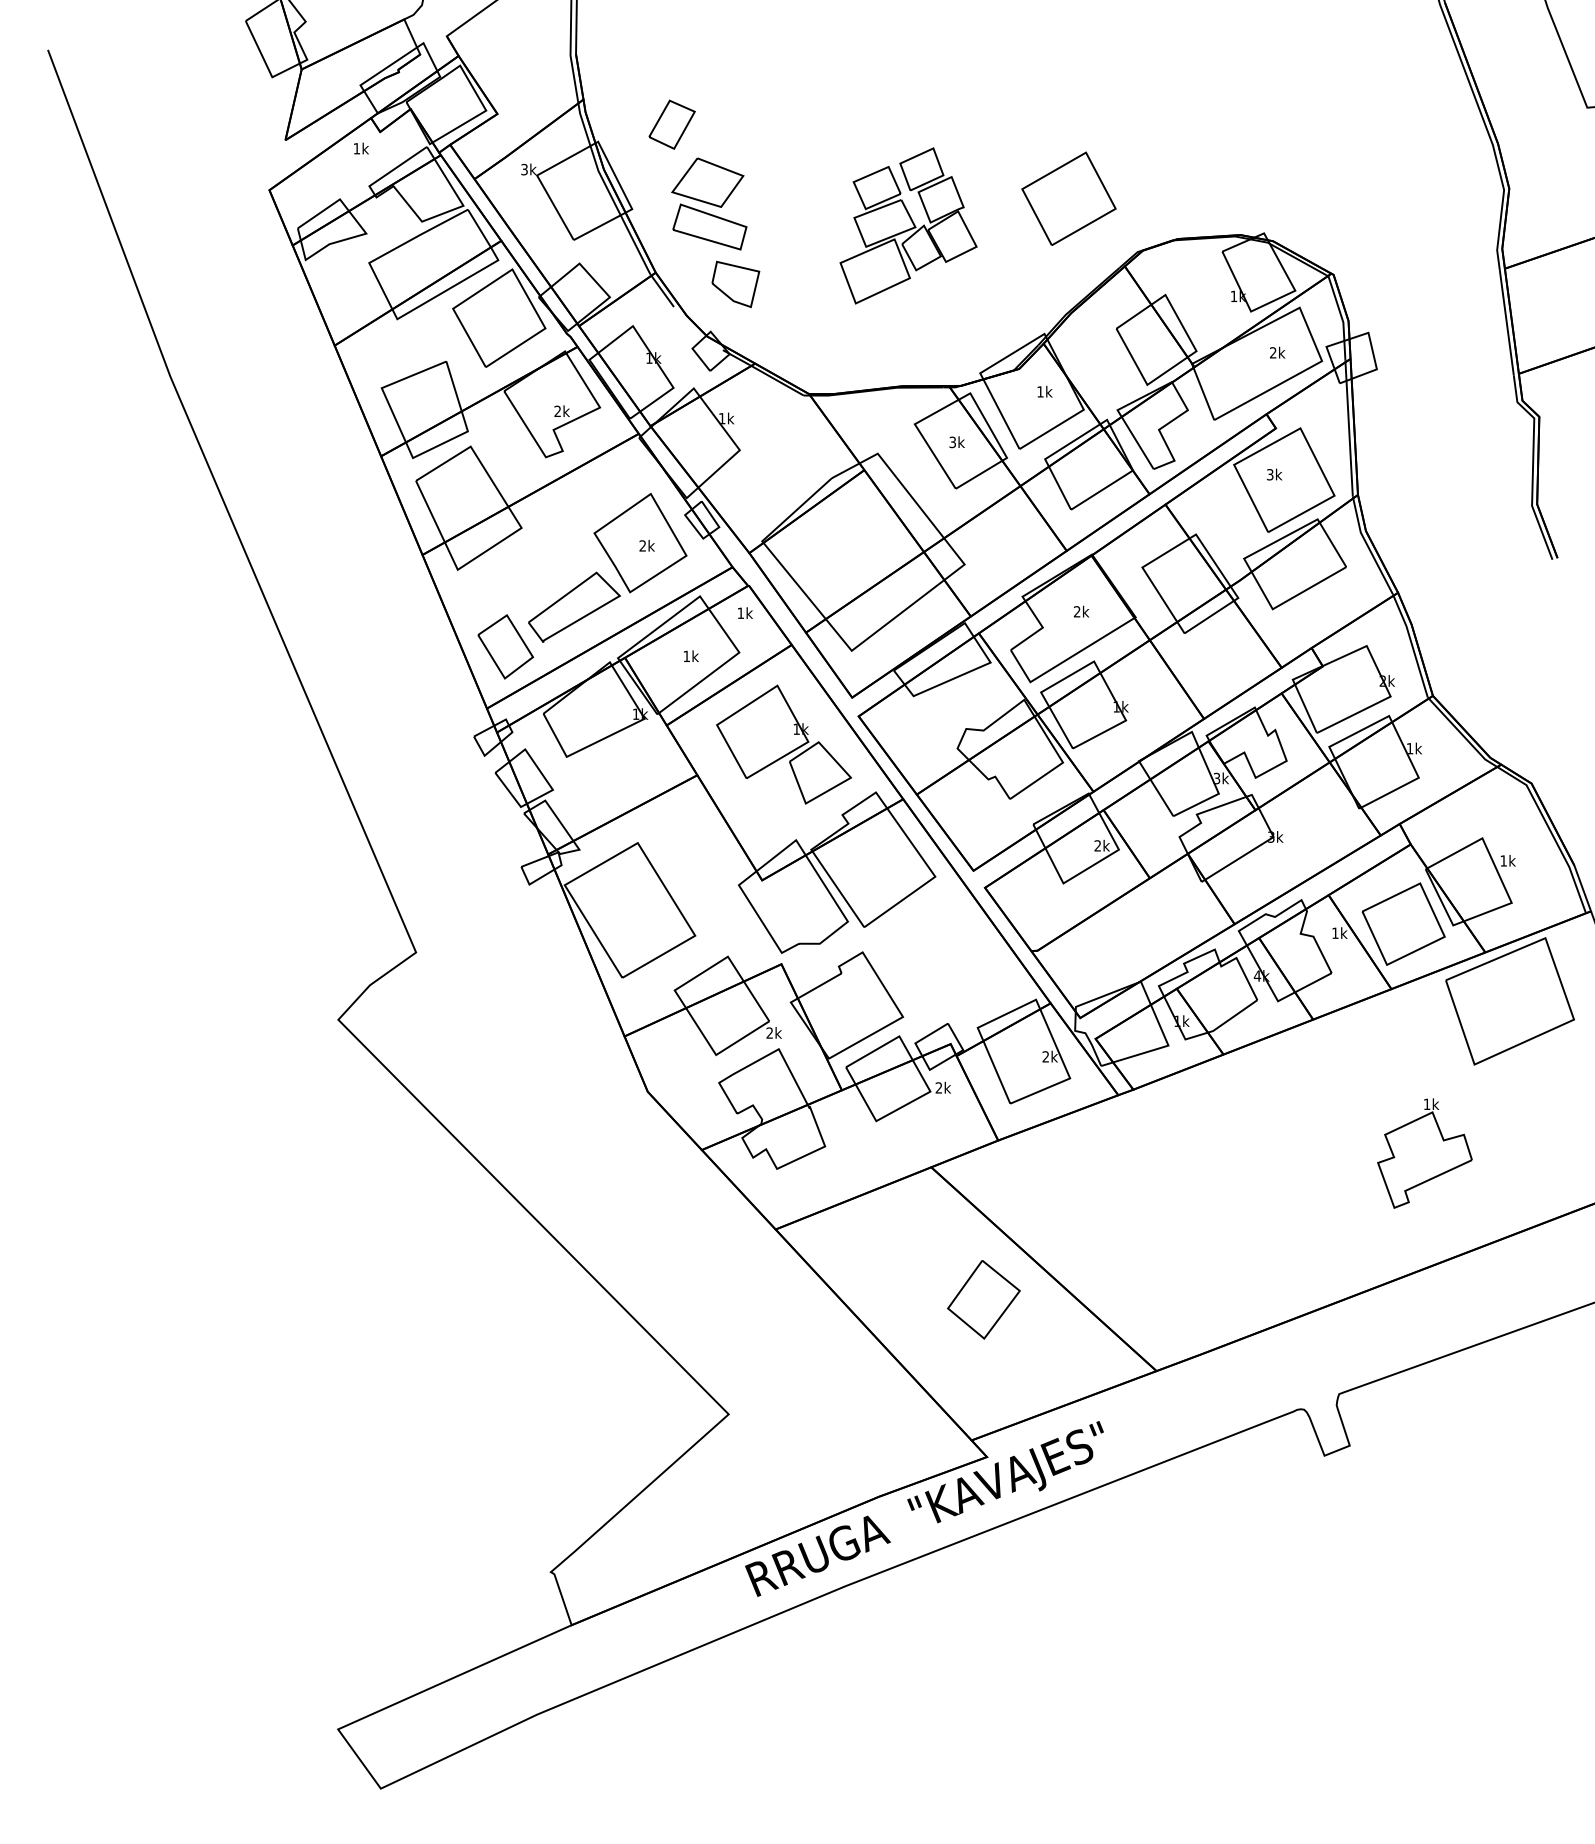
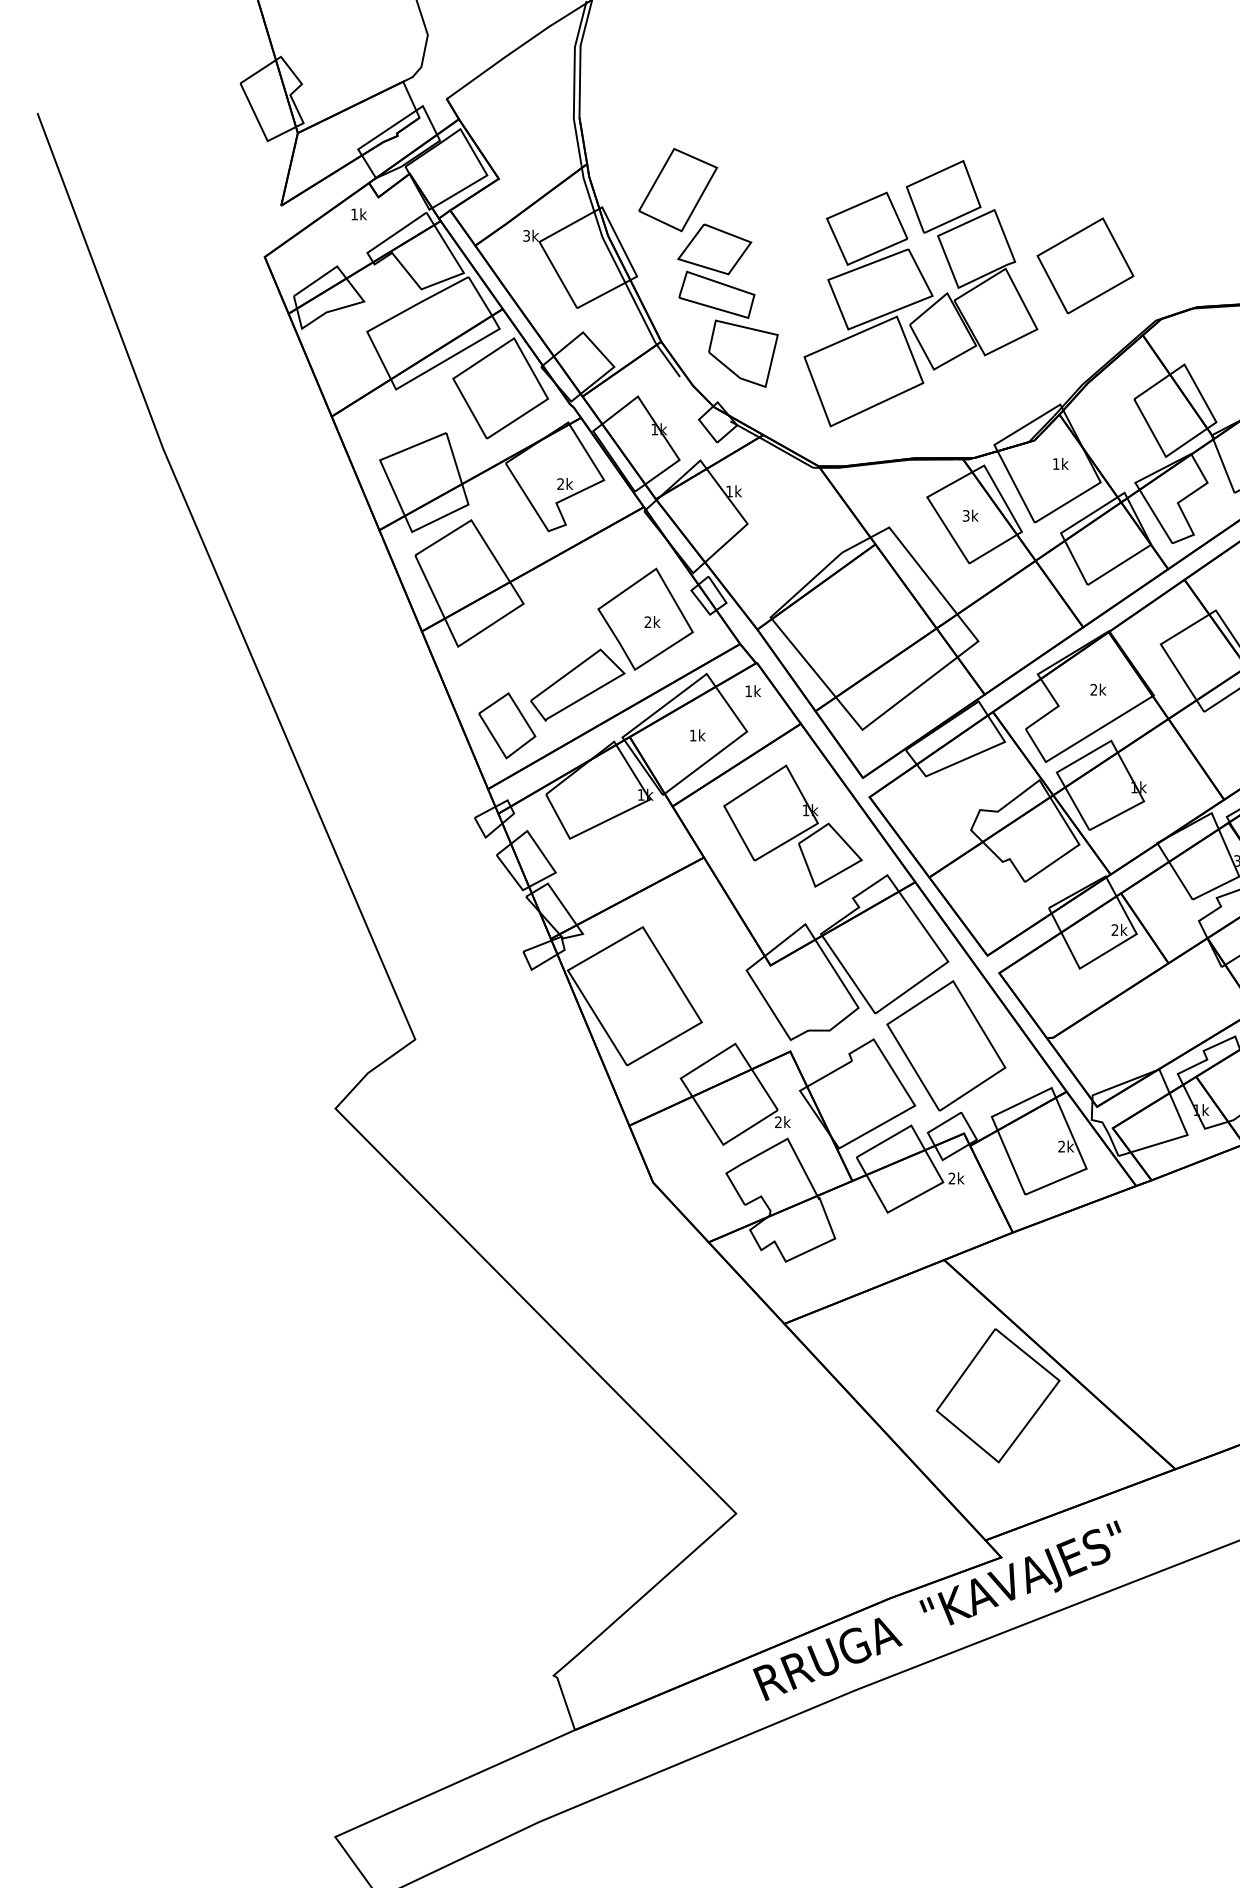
part: (671, 124) -> (677, 189), size x1.67
part: (908, 225) -> (920, 293), size x1.67
part: (735, 284) -> (743, 353), size x1.43
part: (932, 958) -> (945, 1045), added
part: (983, 1299) -> (997, 1395), size x1.67

